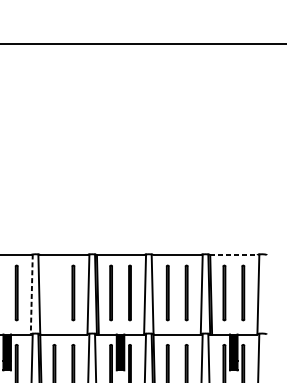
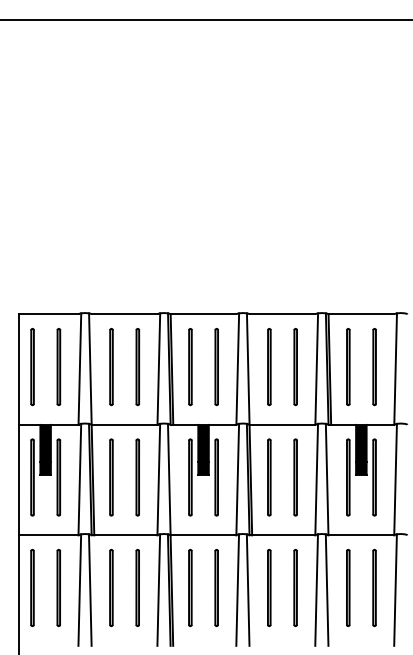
line: (233, 255) -> (361, 314), dashed -> solid
line: (54, 293) -> (111, 367), added
line: (31, 294) -> (79, 369), dashed -> solid

